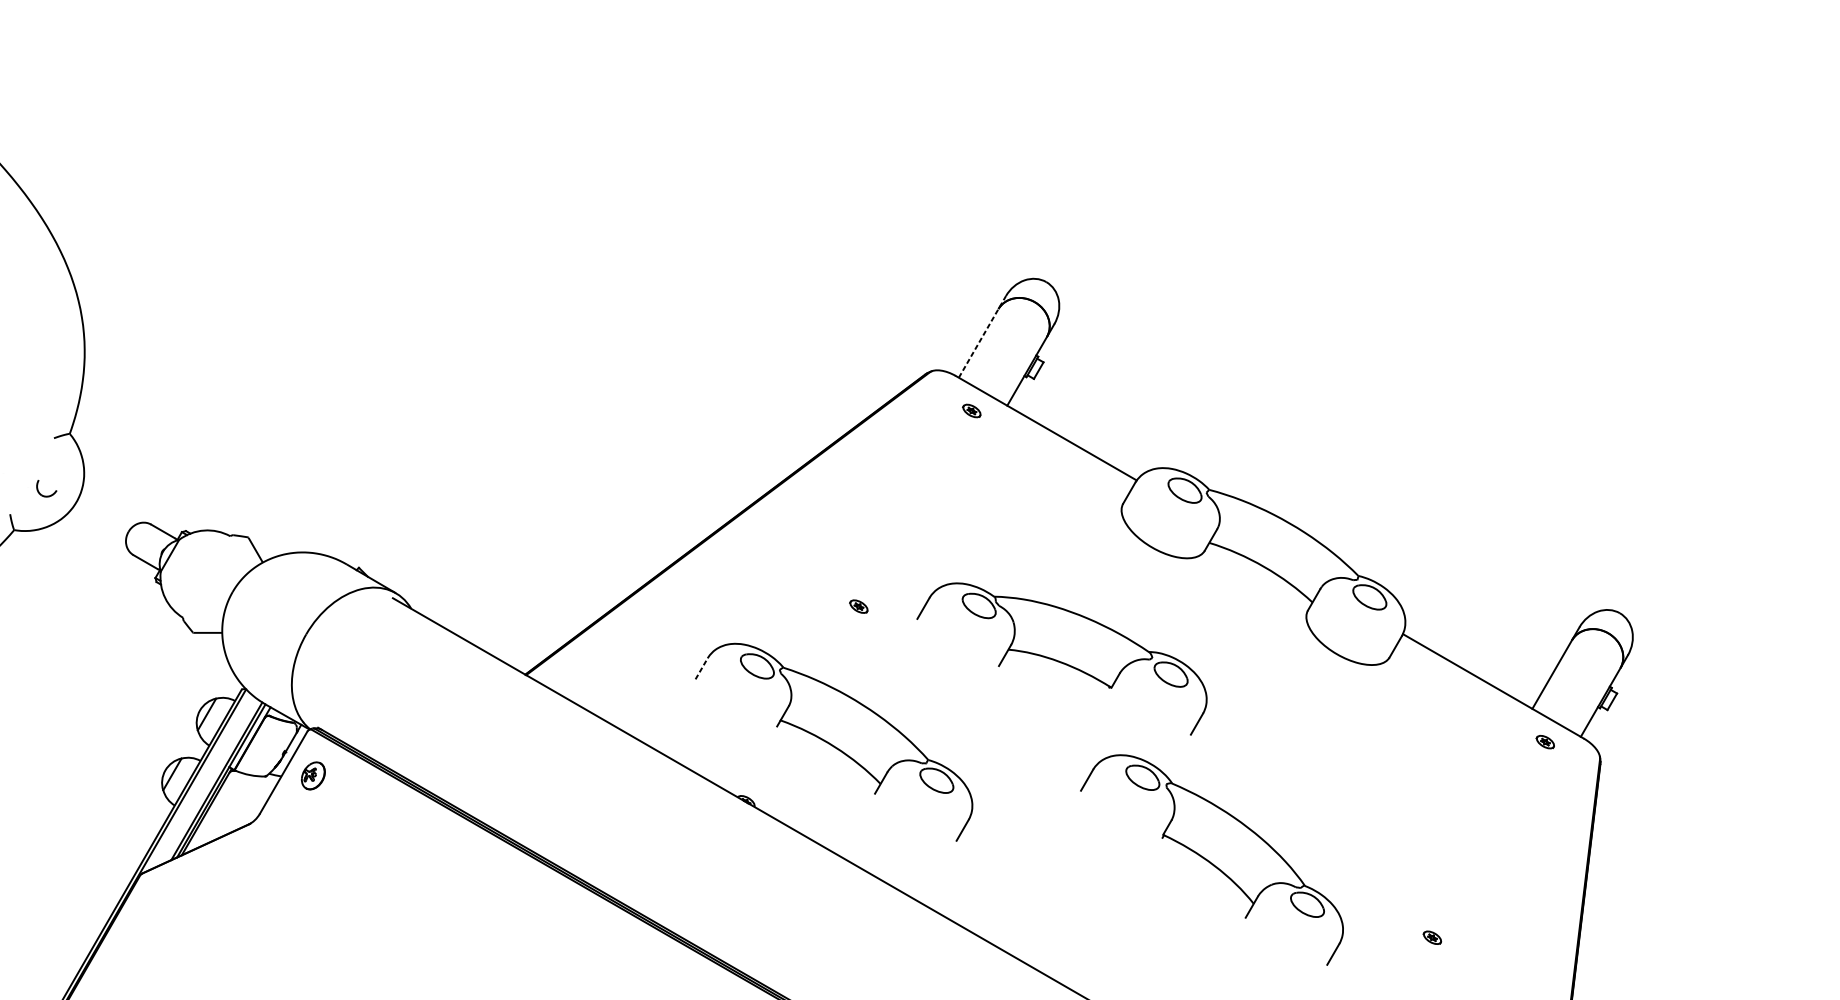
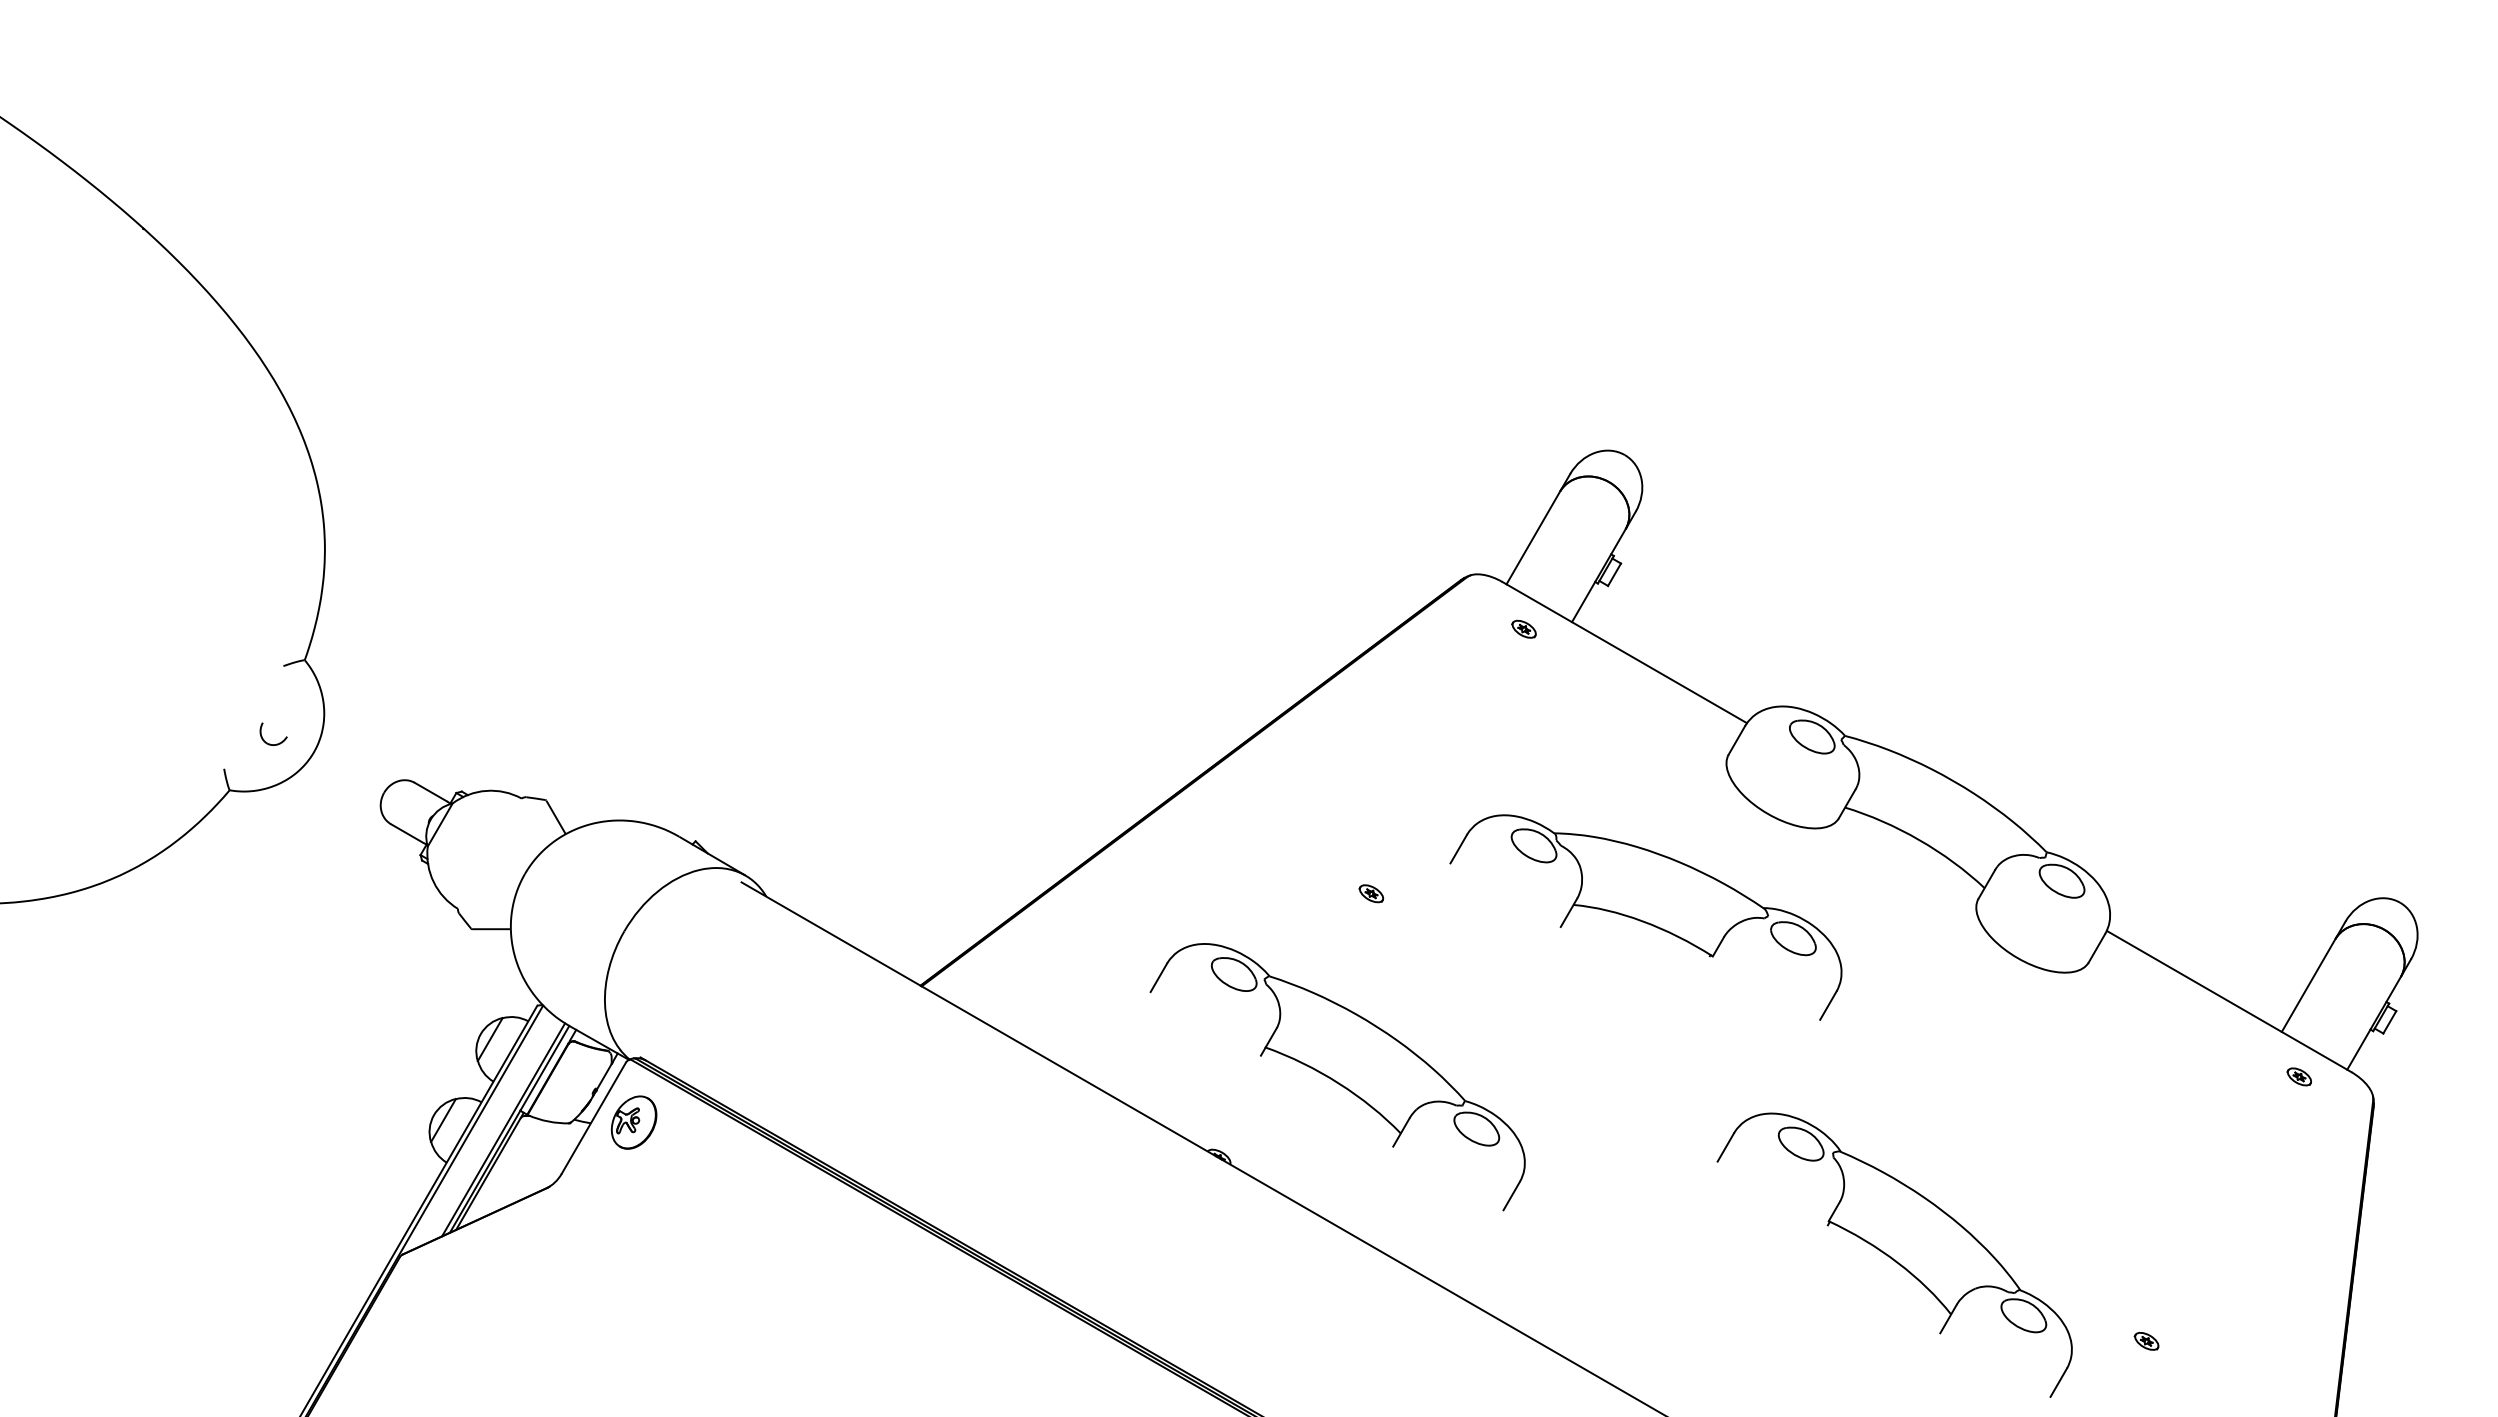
line: (982, 337) -> (1538, 529), dashed -> solid
part: (1061, 658) -> (1645, 917), moved
line: (702, 668) -> (1159, 977), dashed -> solid
part: (312, 775) -> (633, 1122), size x1.43
part: (1211, 859) -> (1894, 1254), moved

